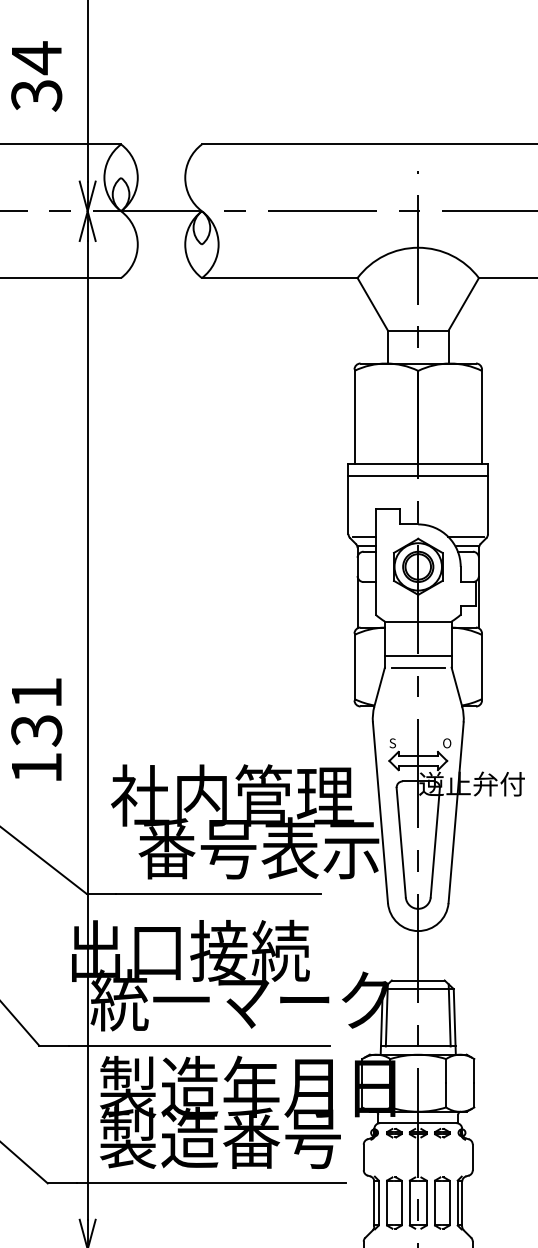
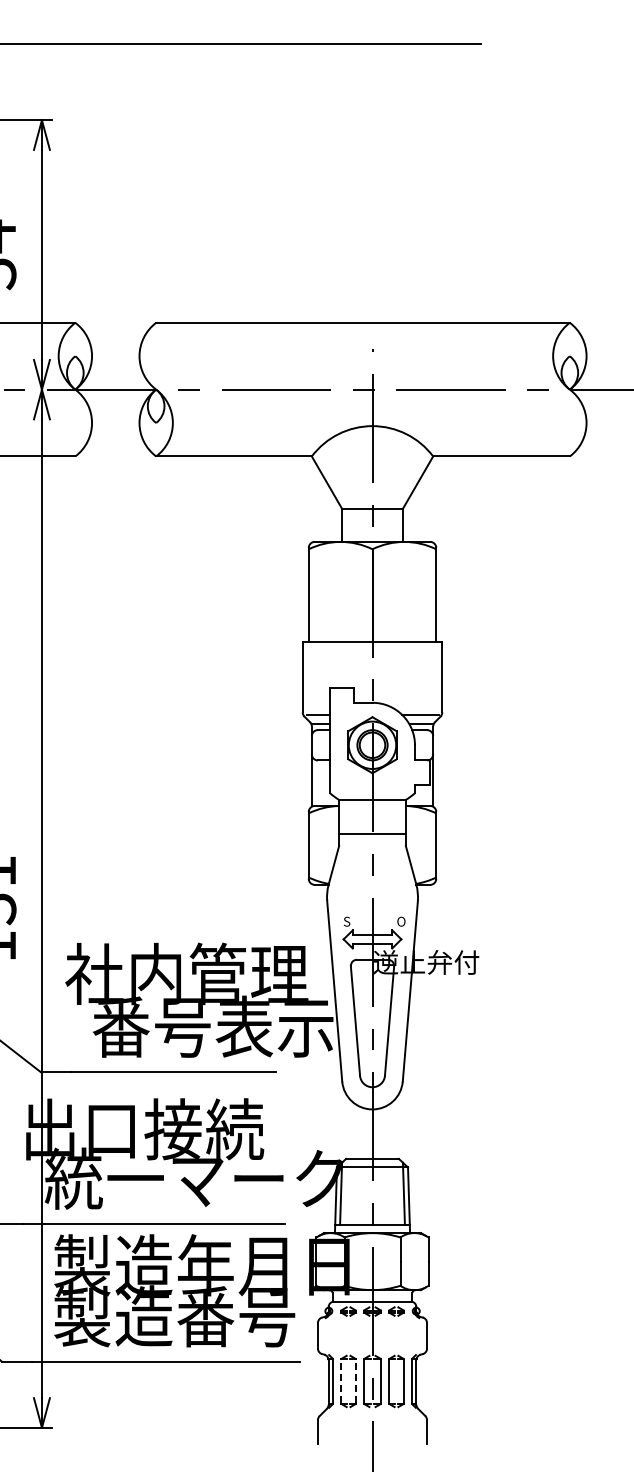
line: (418, 476) -> (372, 654), removed
line: (418, 668) -> (372, 846), removed
line: (387, 1203) -> (341, 1381), solid -> dashed
line: (401, 1203) -> (355, 1381), solid -> dashed

